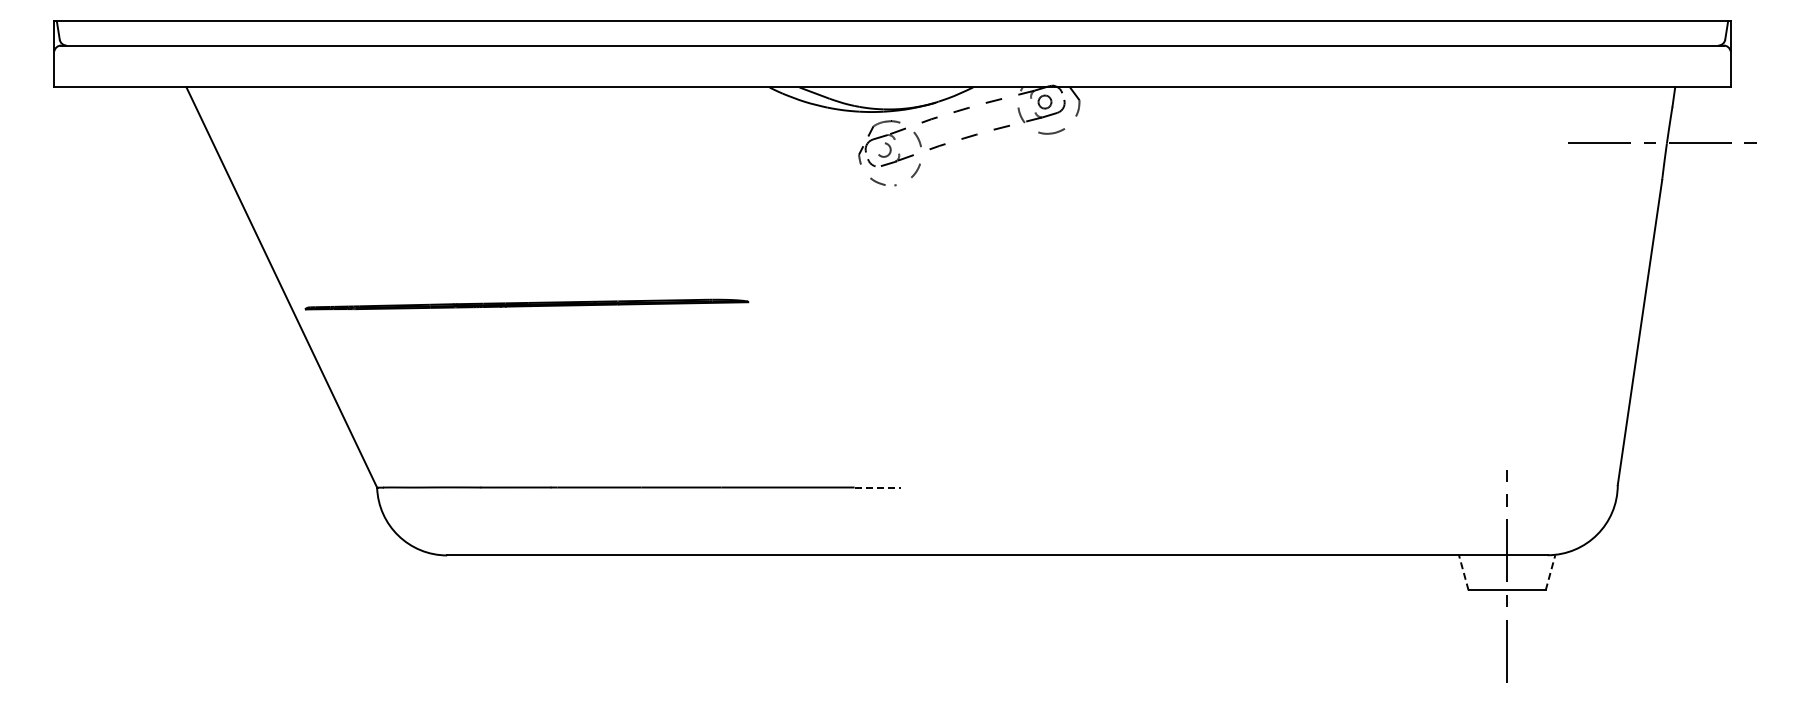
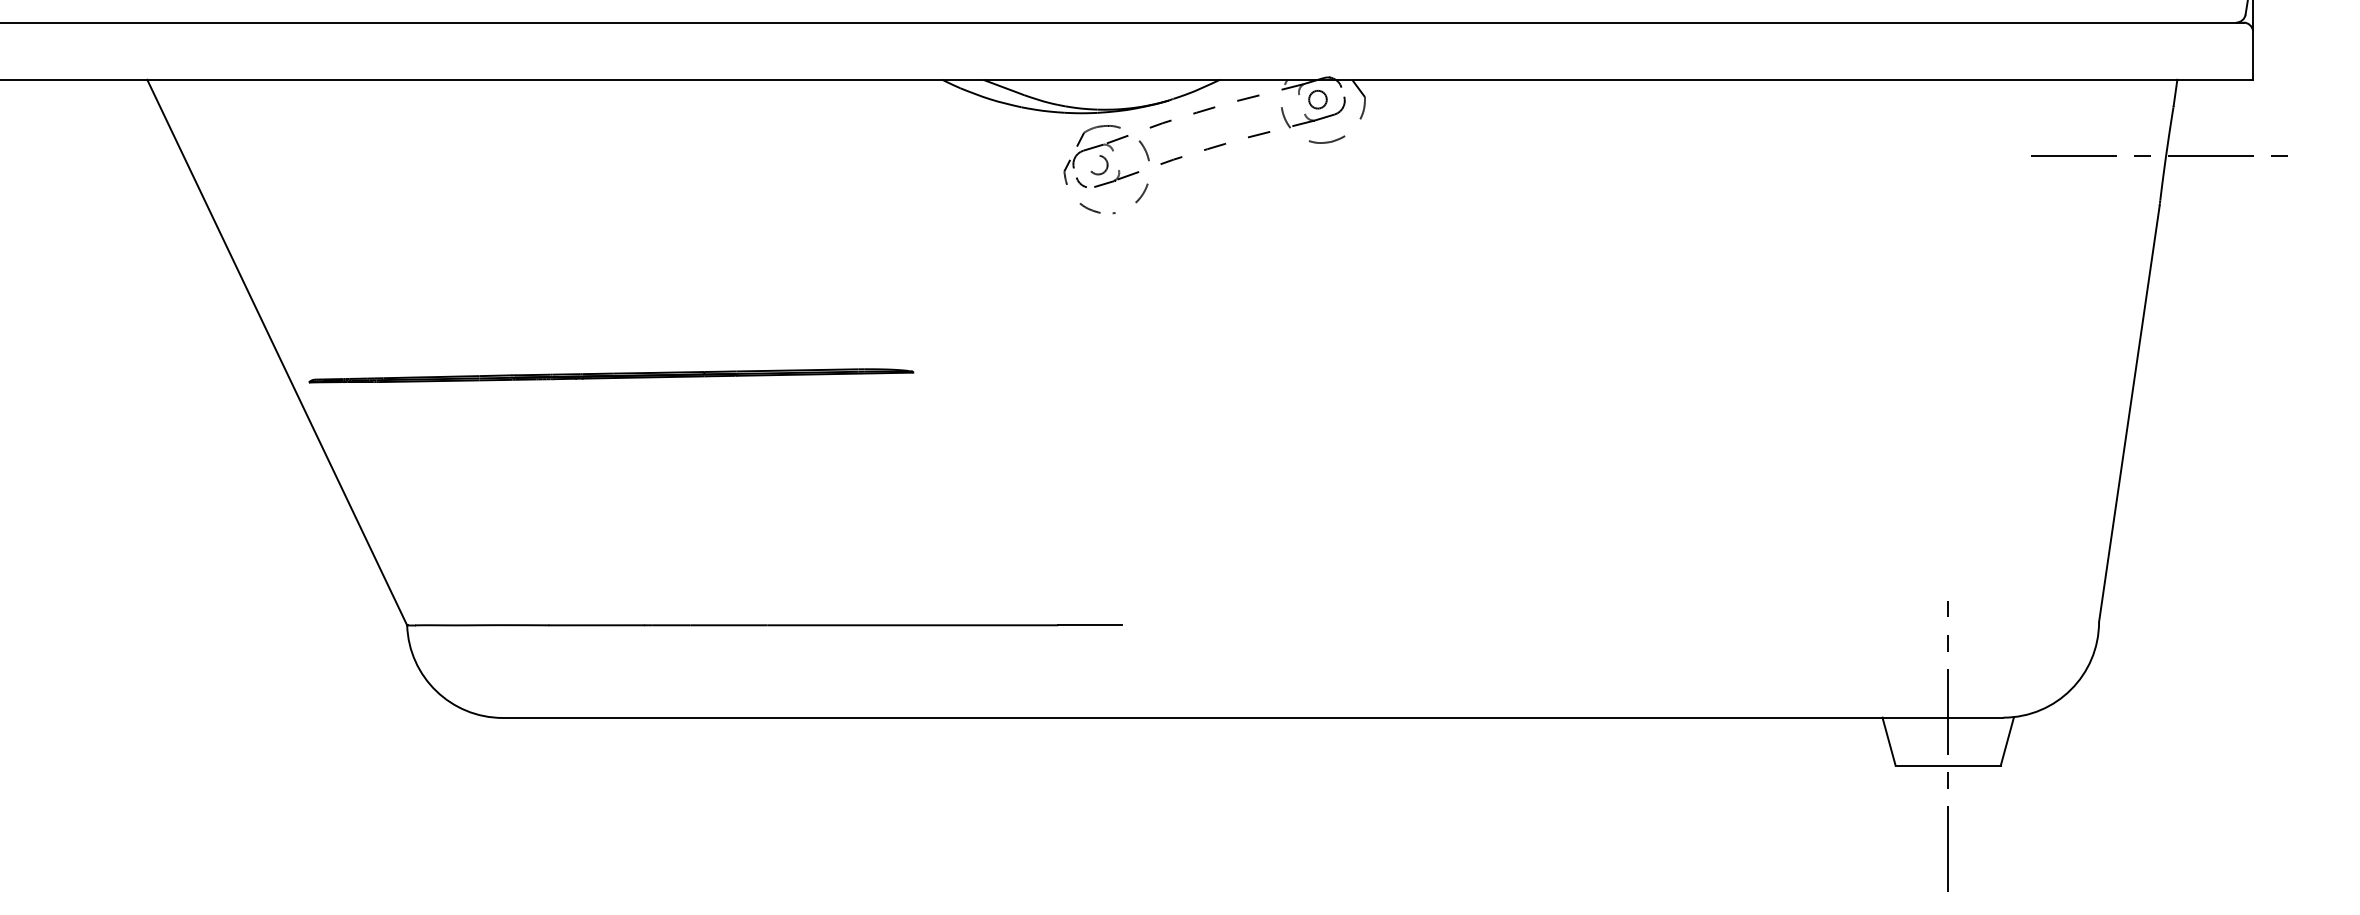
line: (878, 487) -> (1090, 625), dashed -> solid
line: (1463, 572) -> (1888, 741), dashed -> solid
line: (1550, 572) -> (2007, 741), dashed -> solid

